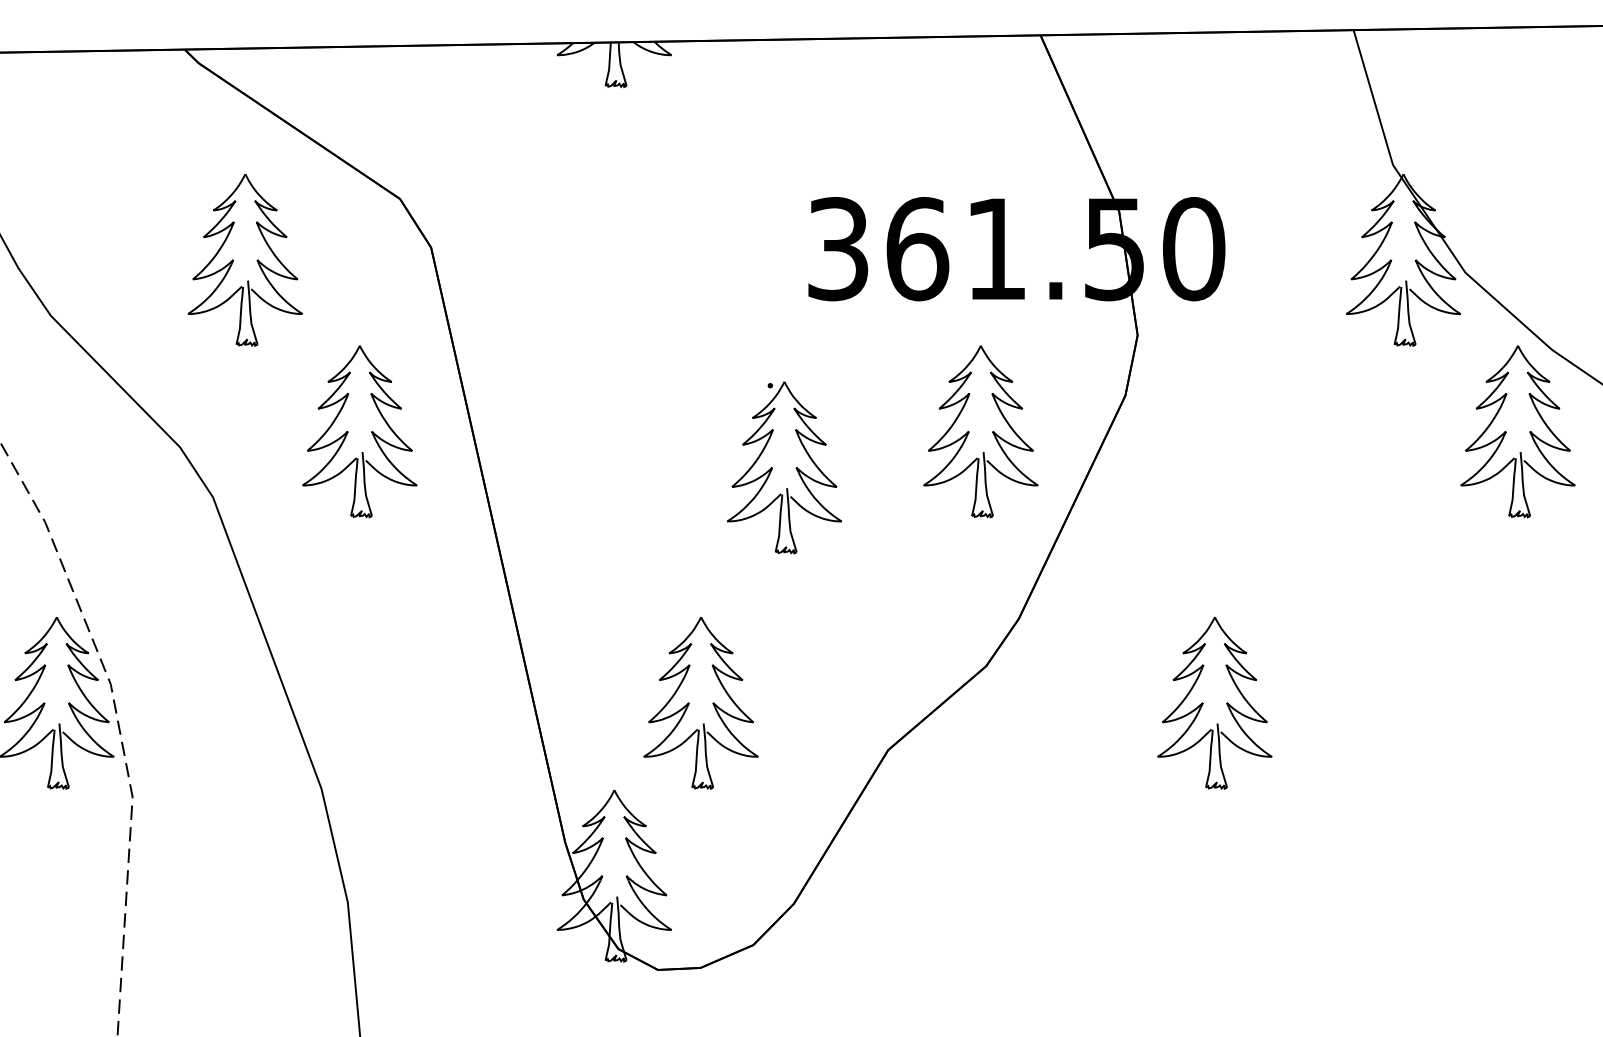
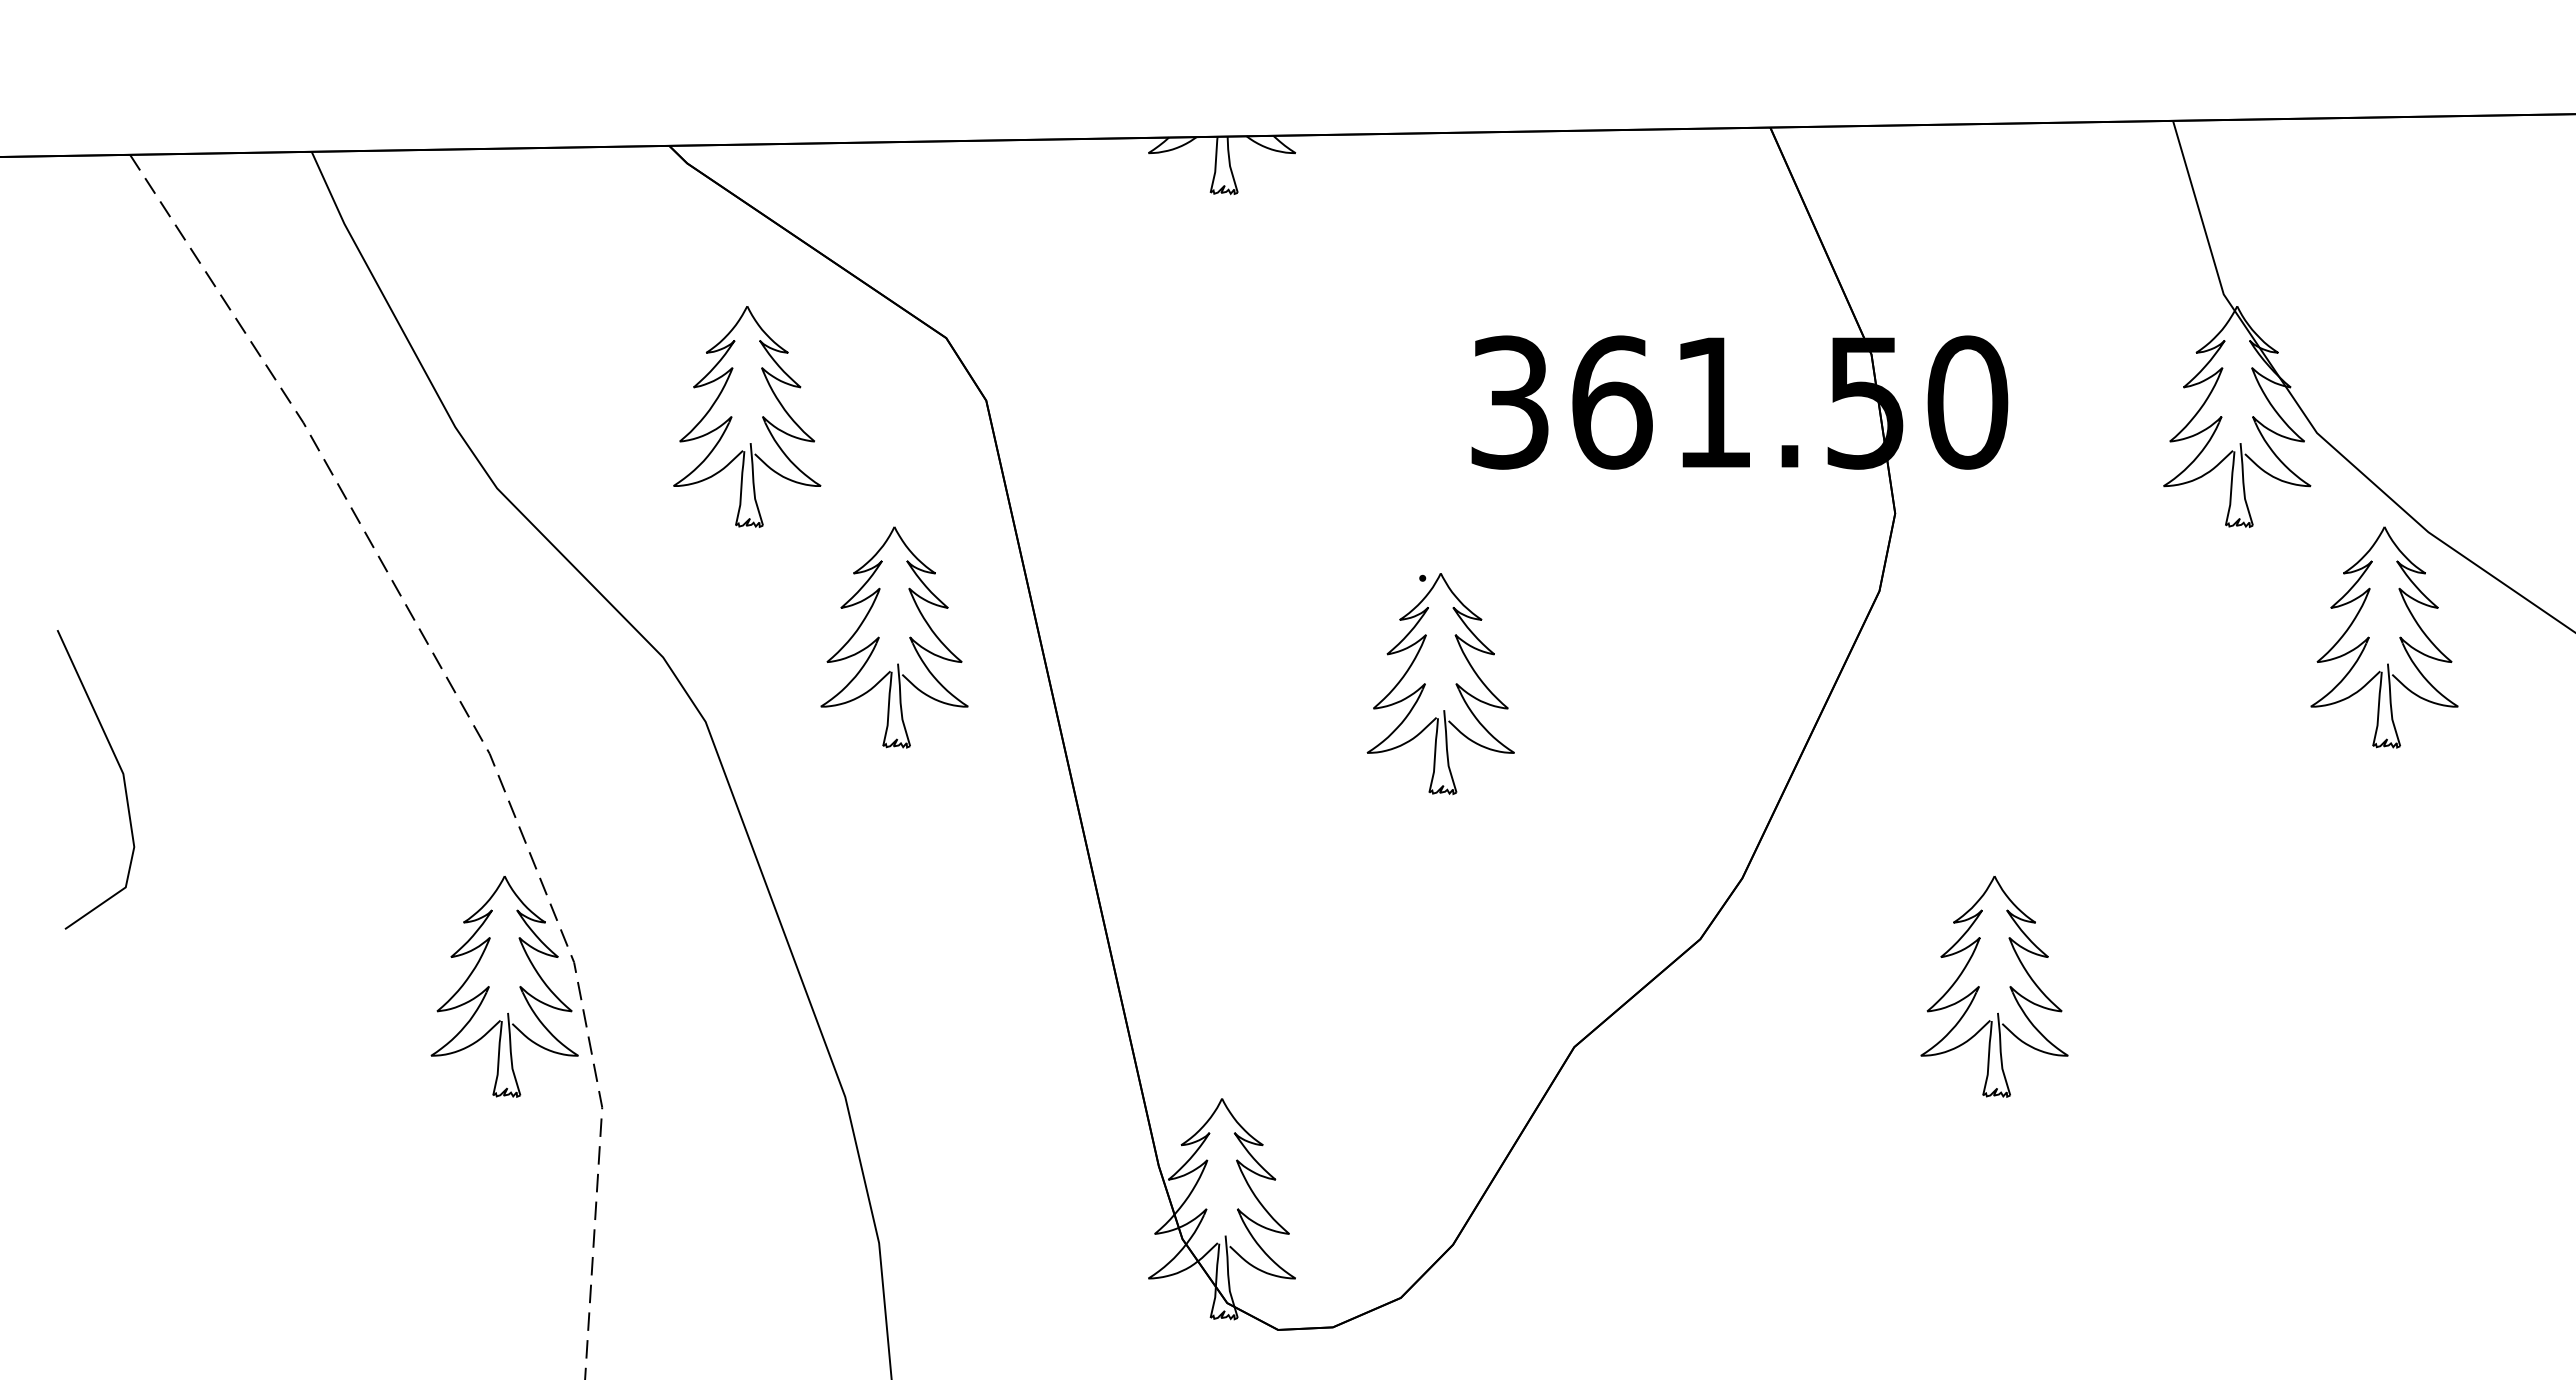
part: (969, 431) -> (1678, 637), removed
part: (689, 702) -> (1318, 986), removed

